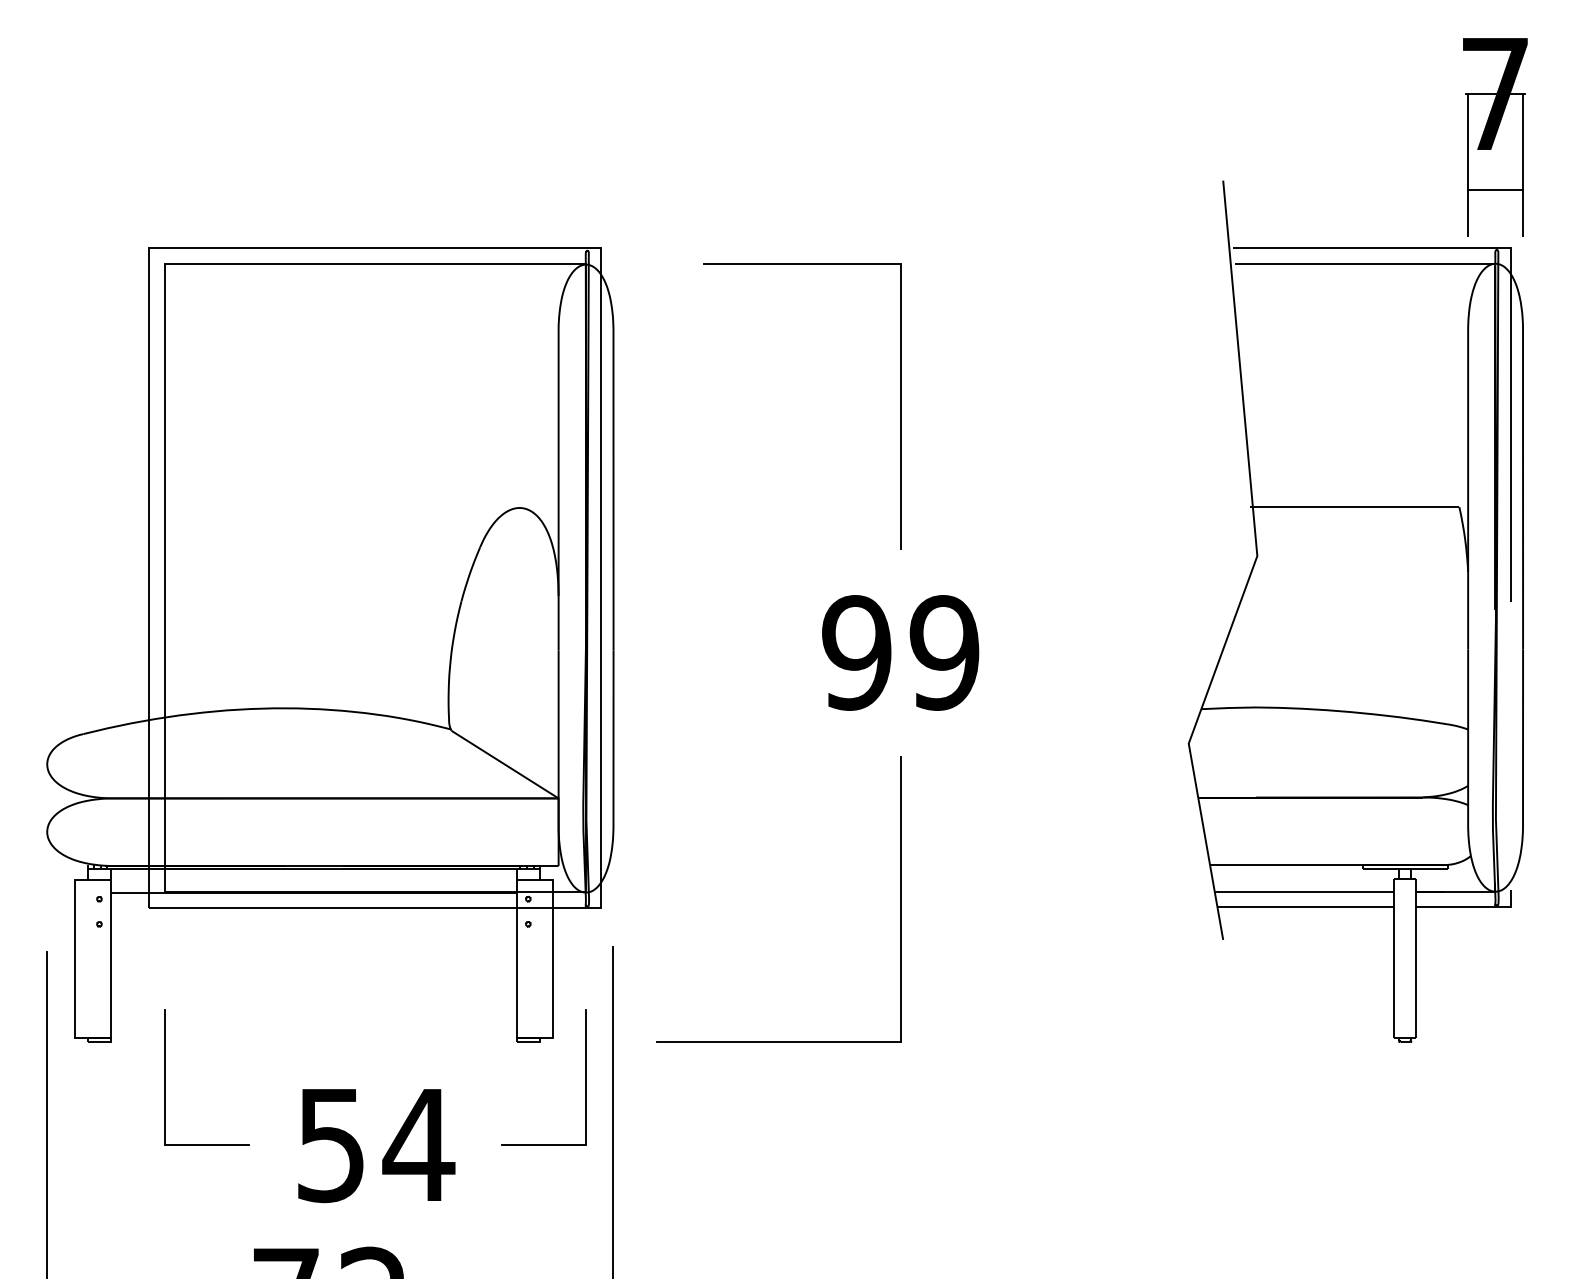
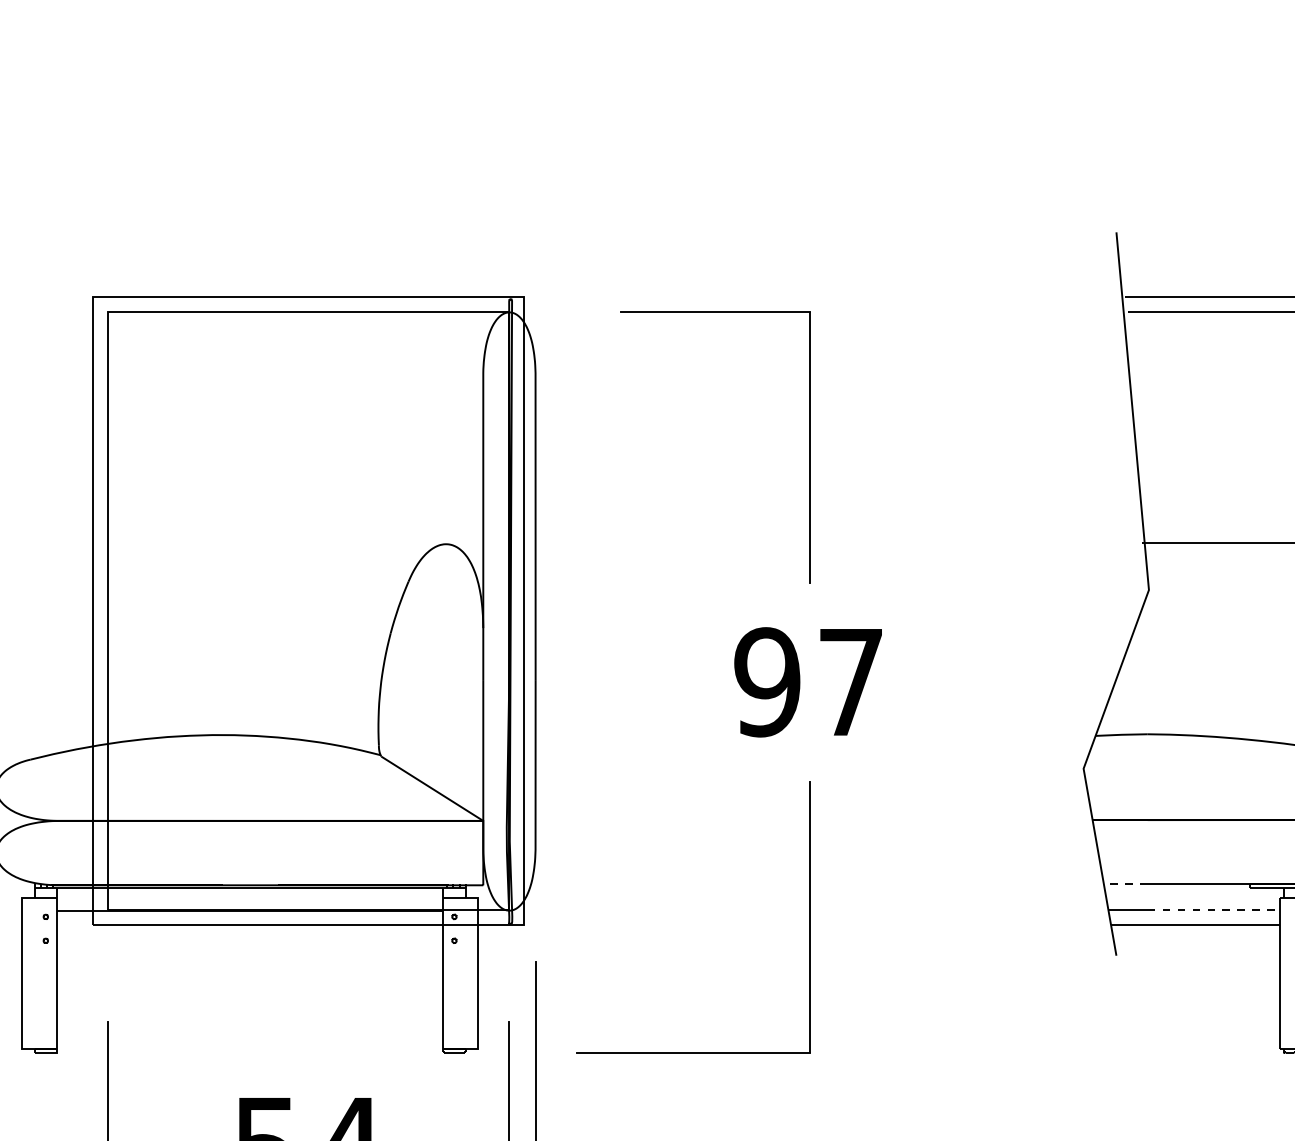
text: (944, 652) -> (850, 681), 99 -> 97
line: (1233, 865) -> (1126, 884), solid -> dashed
line: (1325, 891) -> (1213, 909), solid -> dashed

